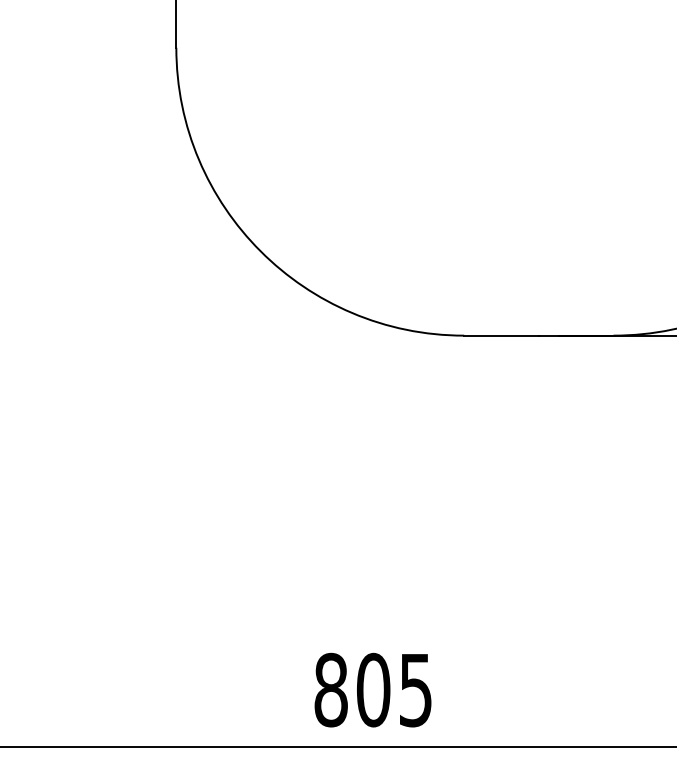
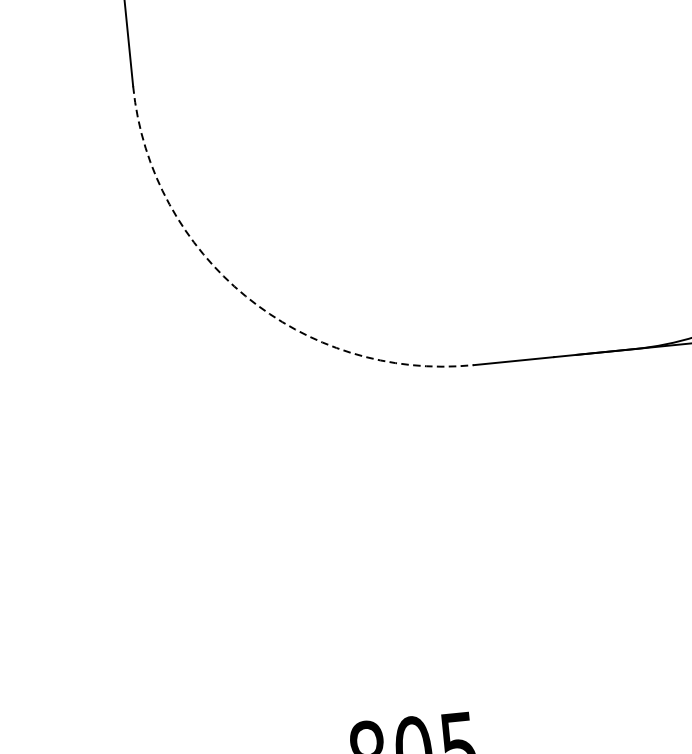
arc: (260, 251) -> (245, 296), solid -> dashed

